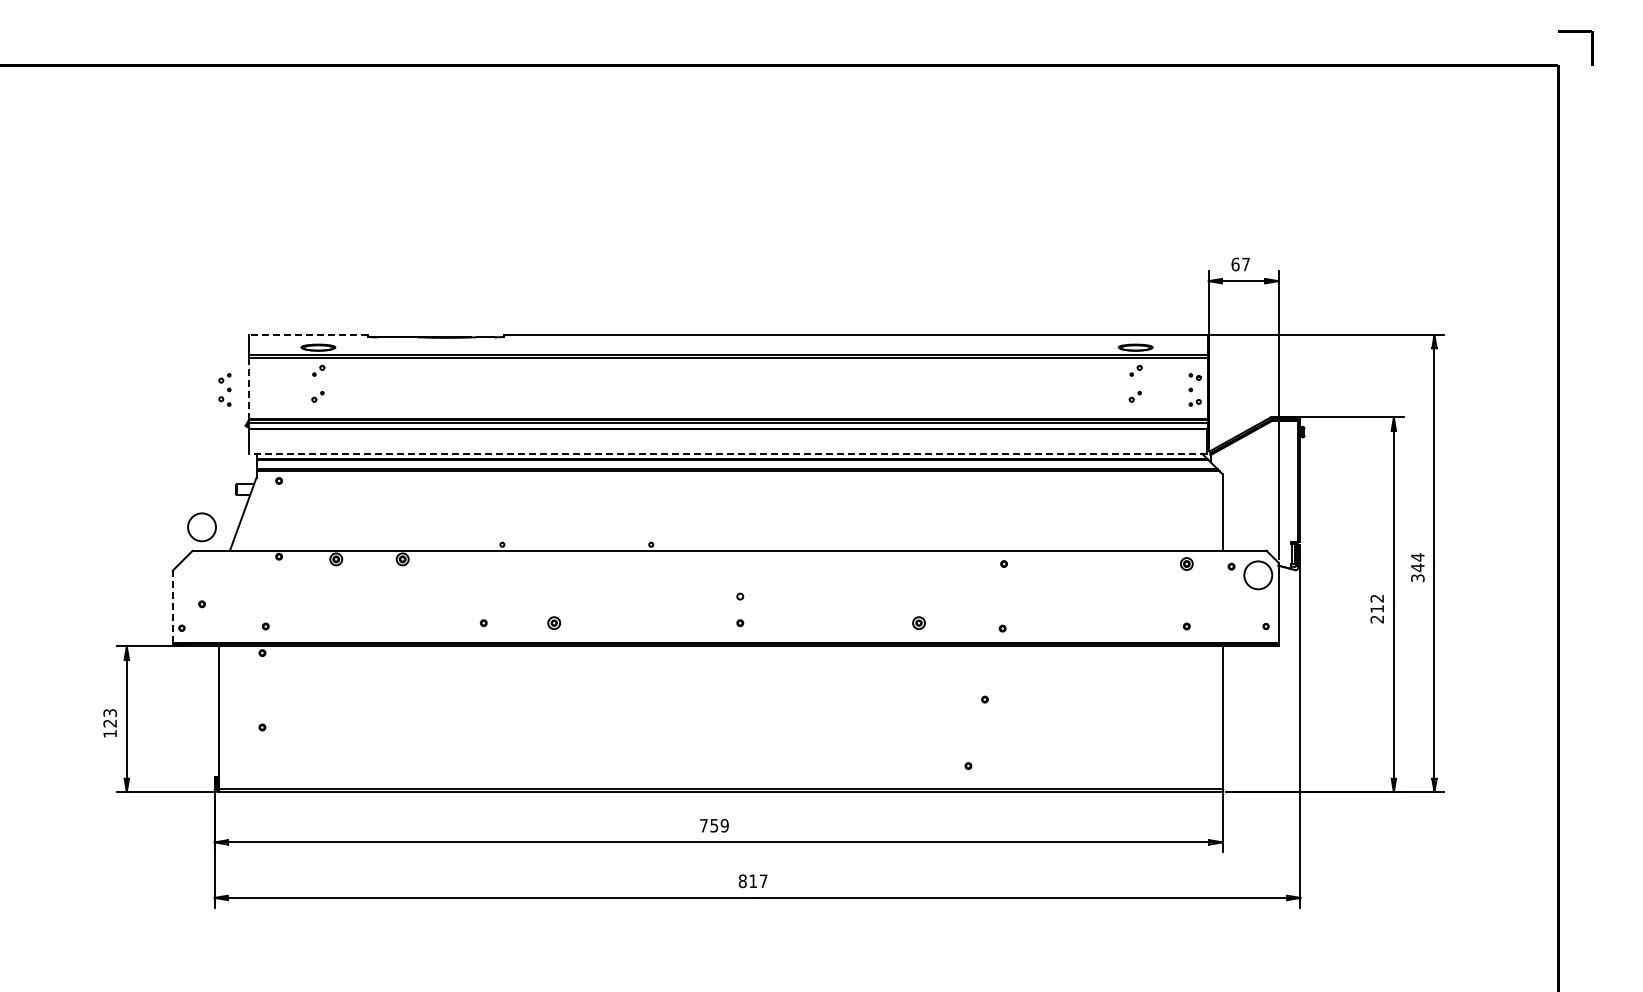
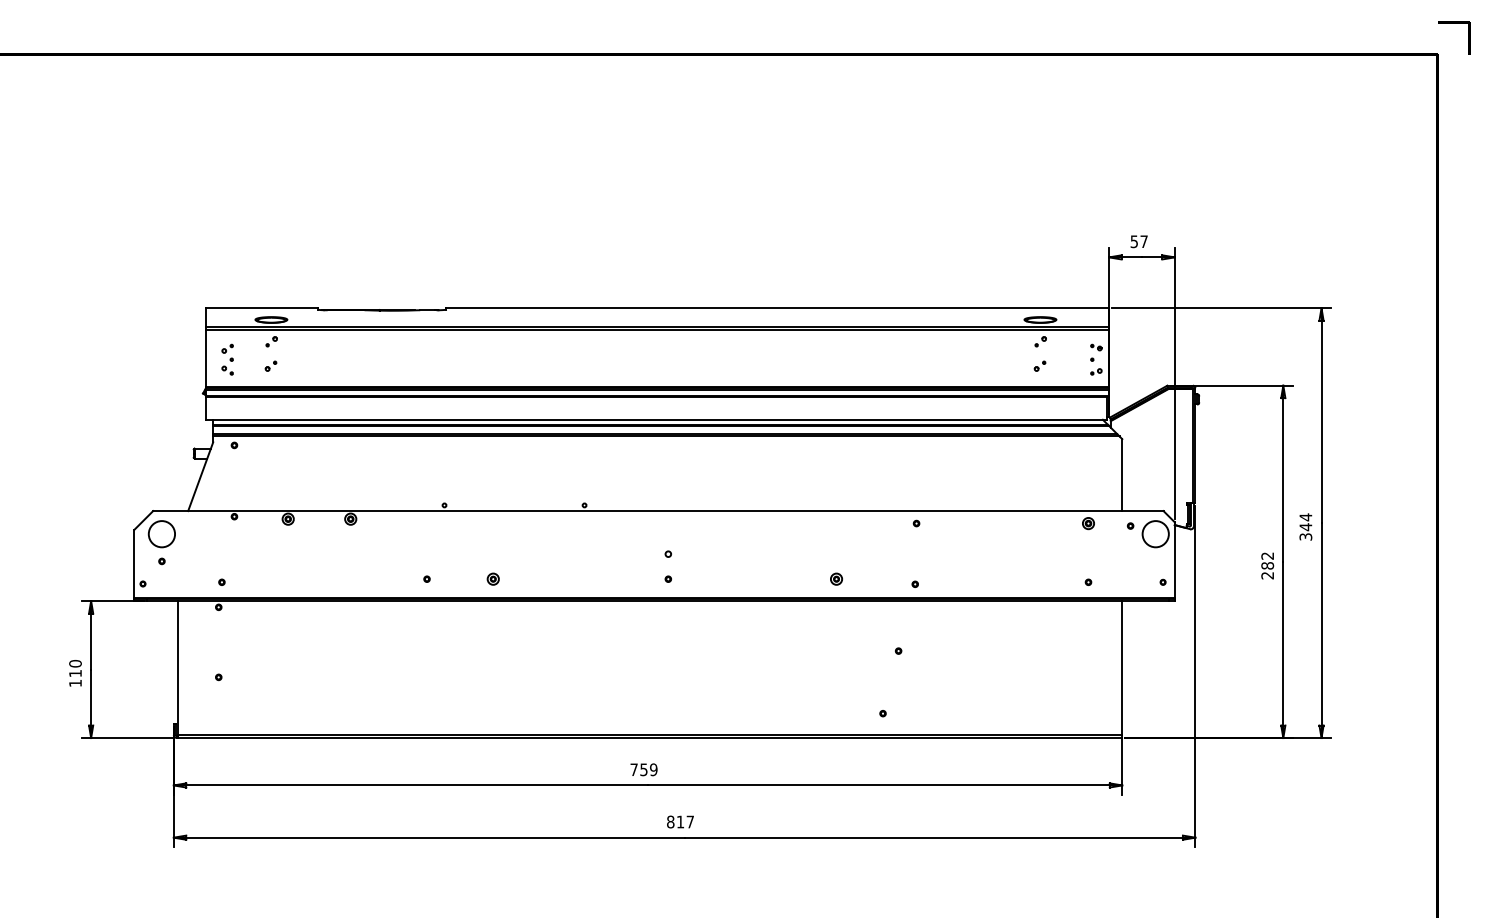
text: (1235, 264) -> (1134, 241), 67 -> 57
line: (307, 335) -> (261, 308), dashed -> solid
line: (248, 388) -> (205, 358), dashed -> solid
part: (224, 389) -> (227, 359), moved
line: (727, 453) -> (656, 419), dashed -> solid
circle: (201, 527) -> (161, 534), moved
line: (172, 606) -> (134, 563), dashed -> solid
text: (1377, 608) -> (1267, 565), 212 -> 282
text: (109, 718) -> (74, 668), 123 -> 110

